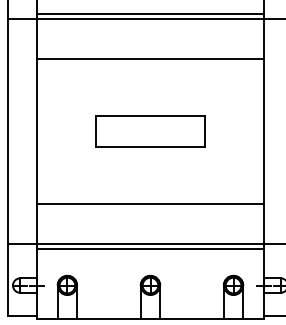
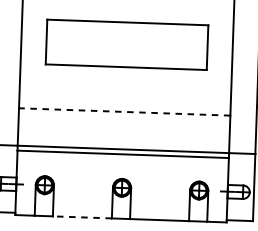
part: (150, 131) -> (127, 44), size x1.6
line: (150, 203) -> (124, 111), solid -> dashed
line: (108, 318) -> (81, 217), solid -> dashed

